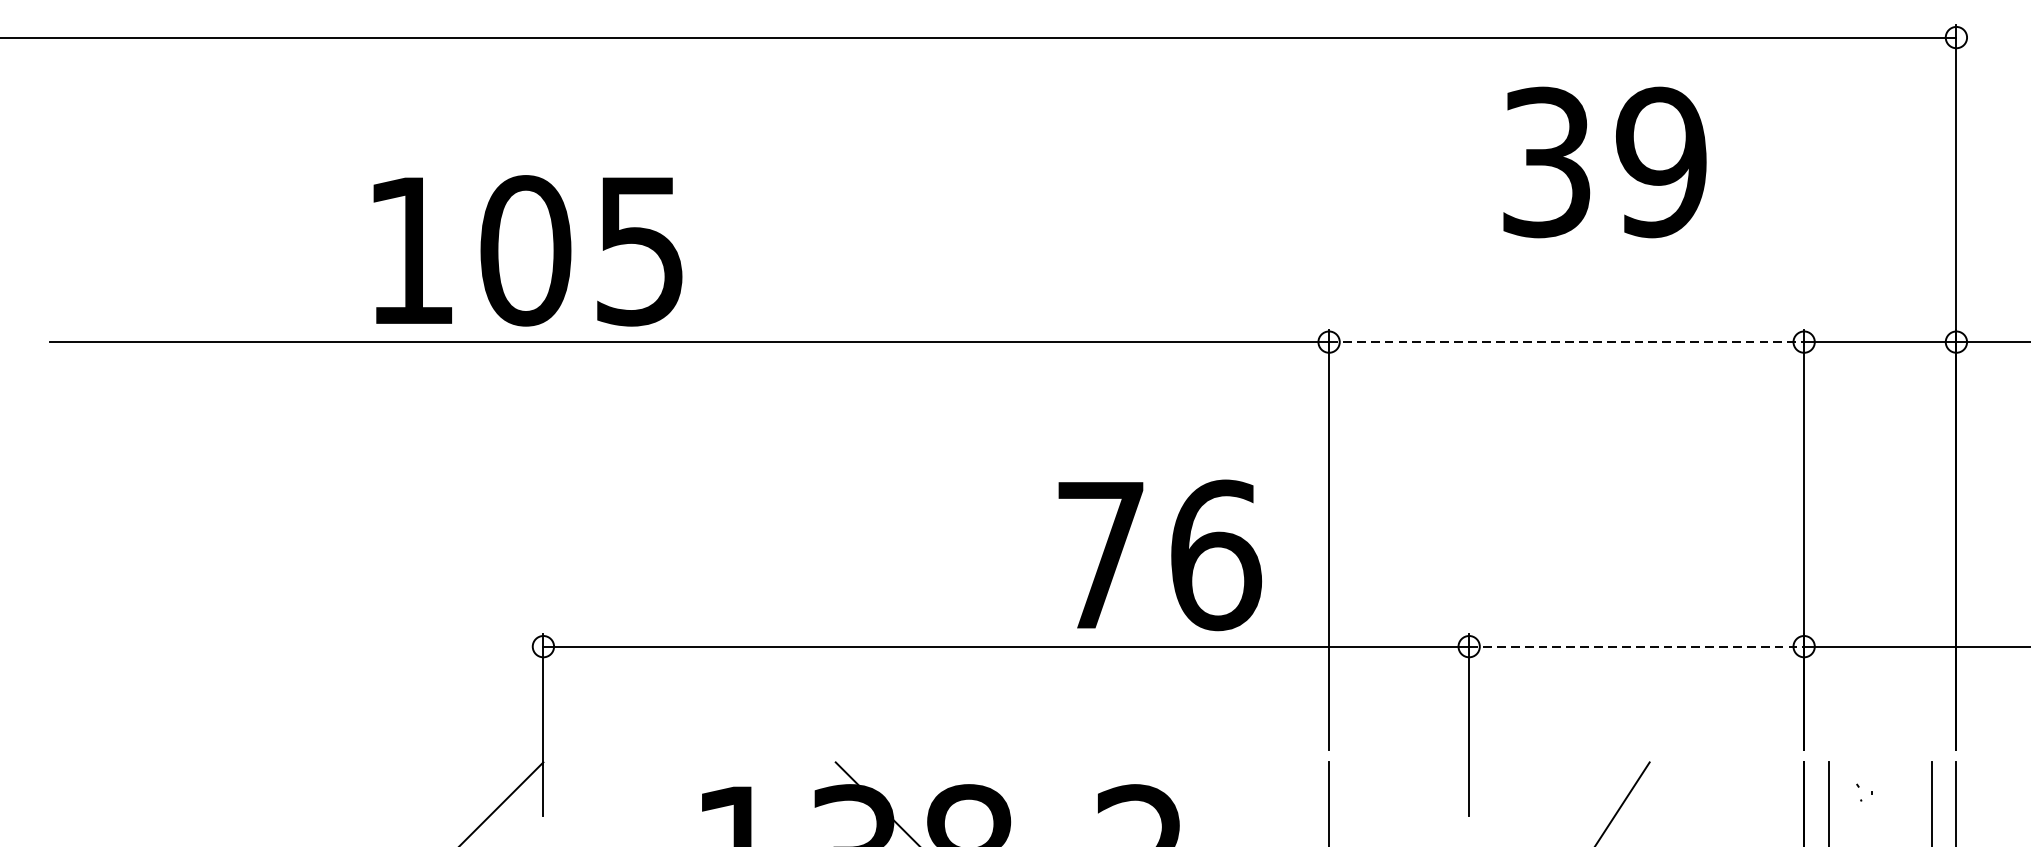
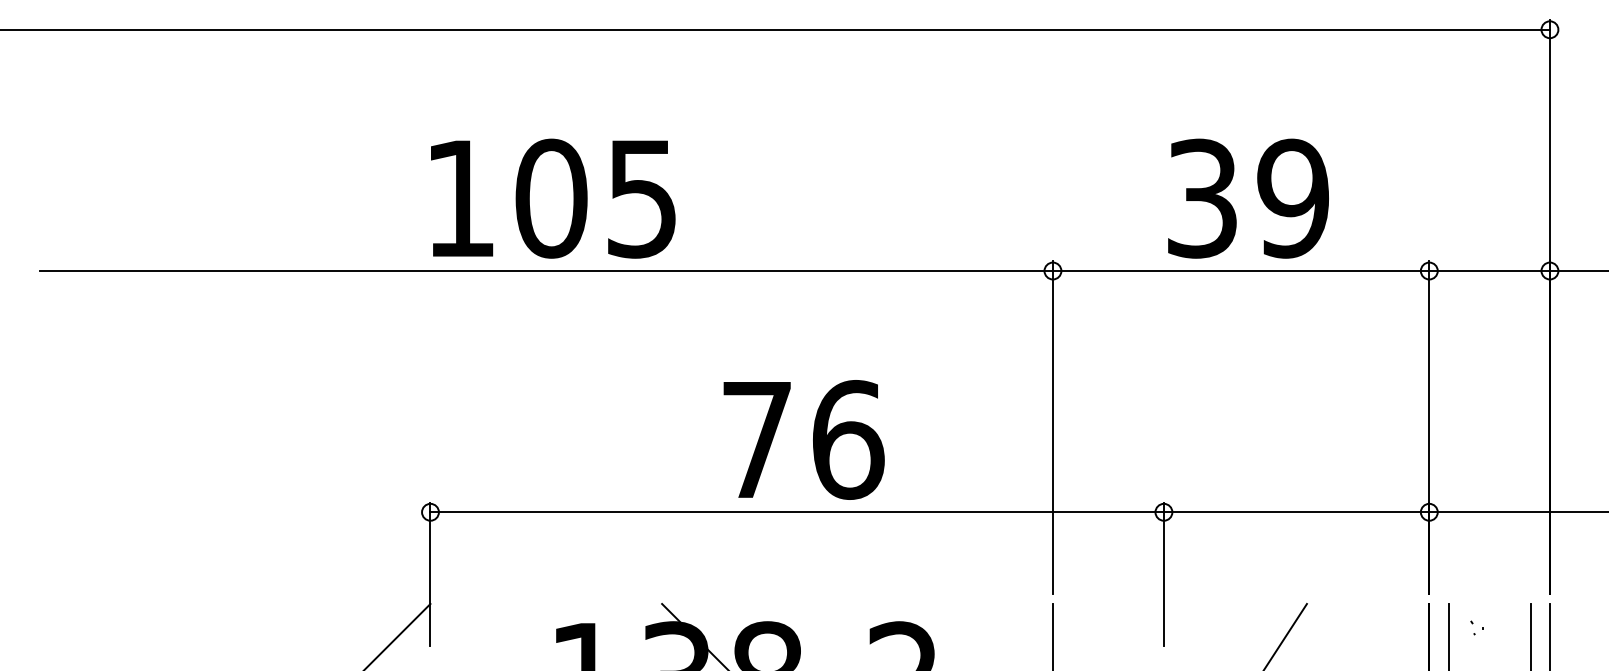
text: (1604, 162) -> (1248, 198), moved
text: (528, 250) -> (553, 198), moved
line: (1567, 342) -> (1241, 271), dashed -> solid
text: (1159, 554) -> (803, 439), moved
line: (1636, 646) -> (1296, 512), dashed -> solid

